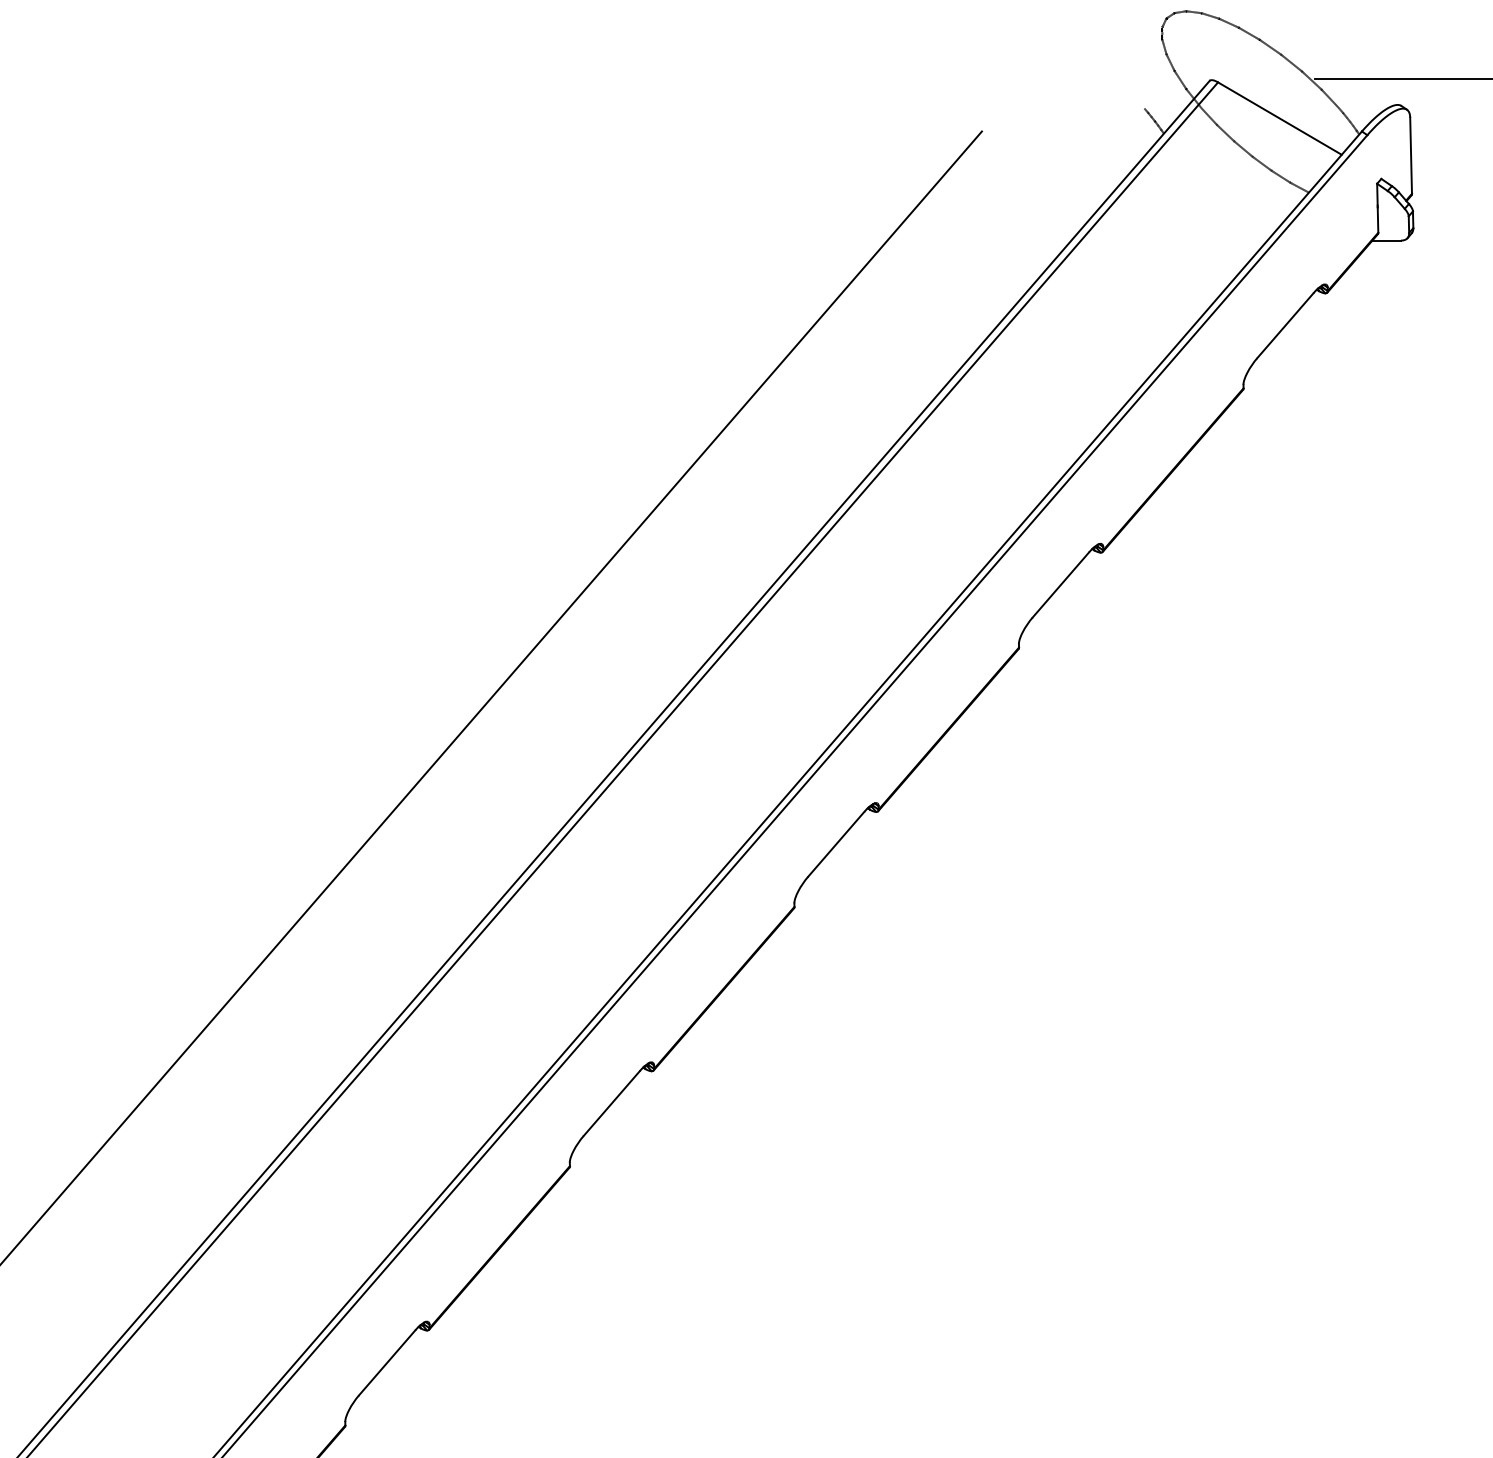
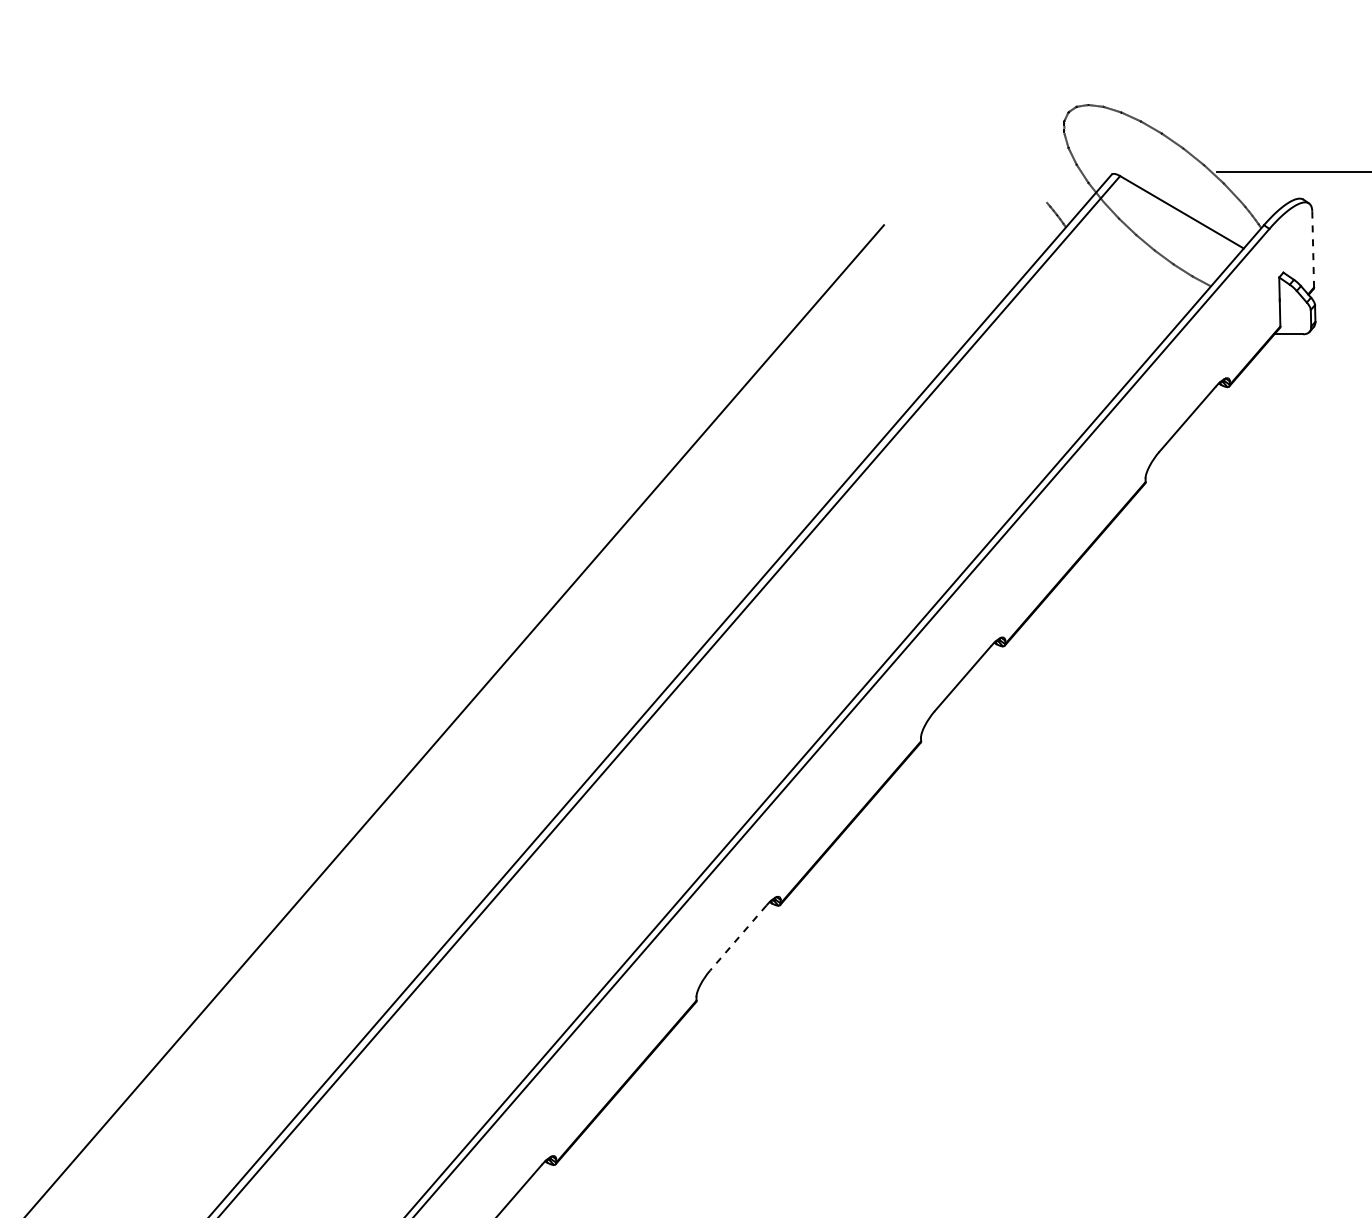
line: (1411, 156) -> (1313, 250), solid -> dashed
line: (836, 844) -> (738, 938), solid -> dashed

